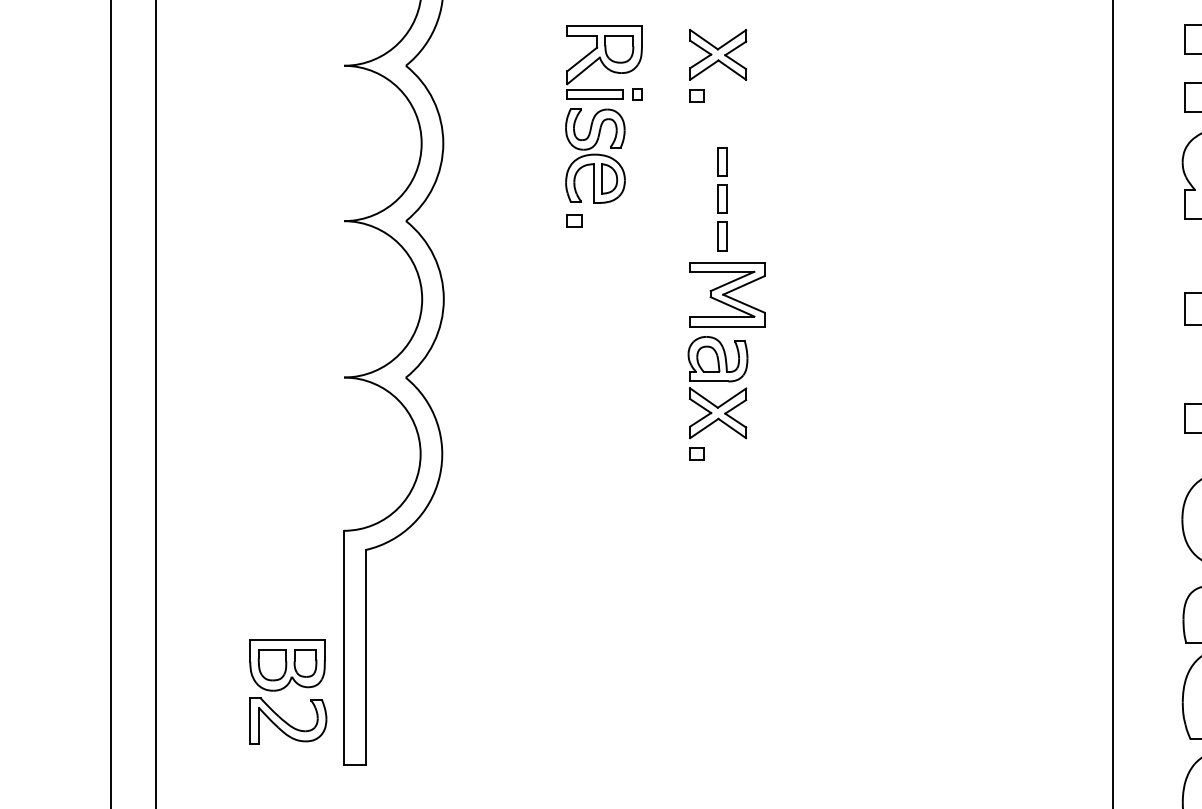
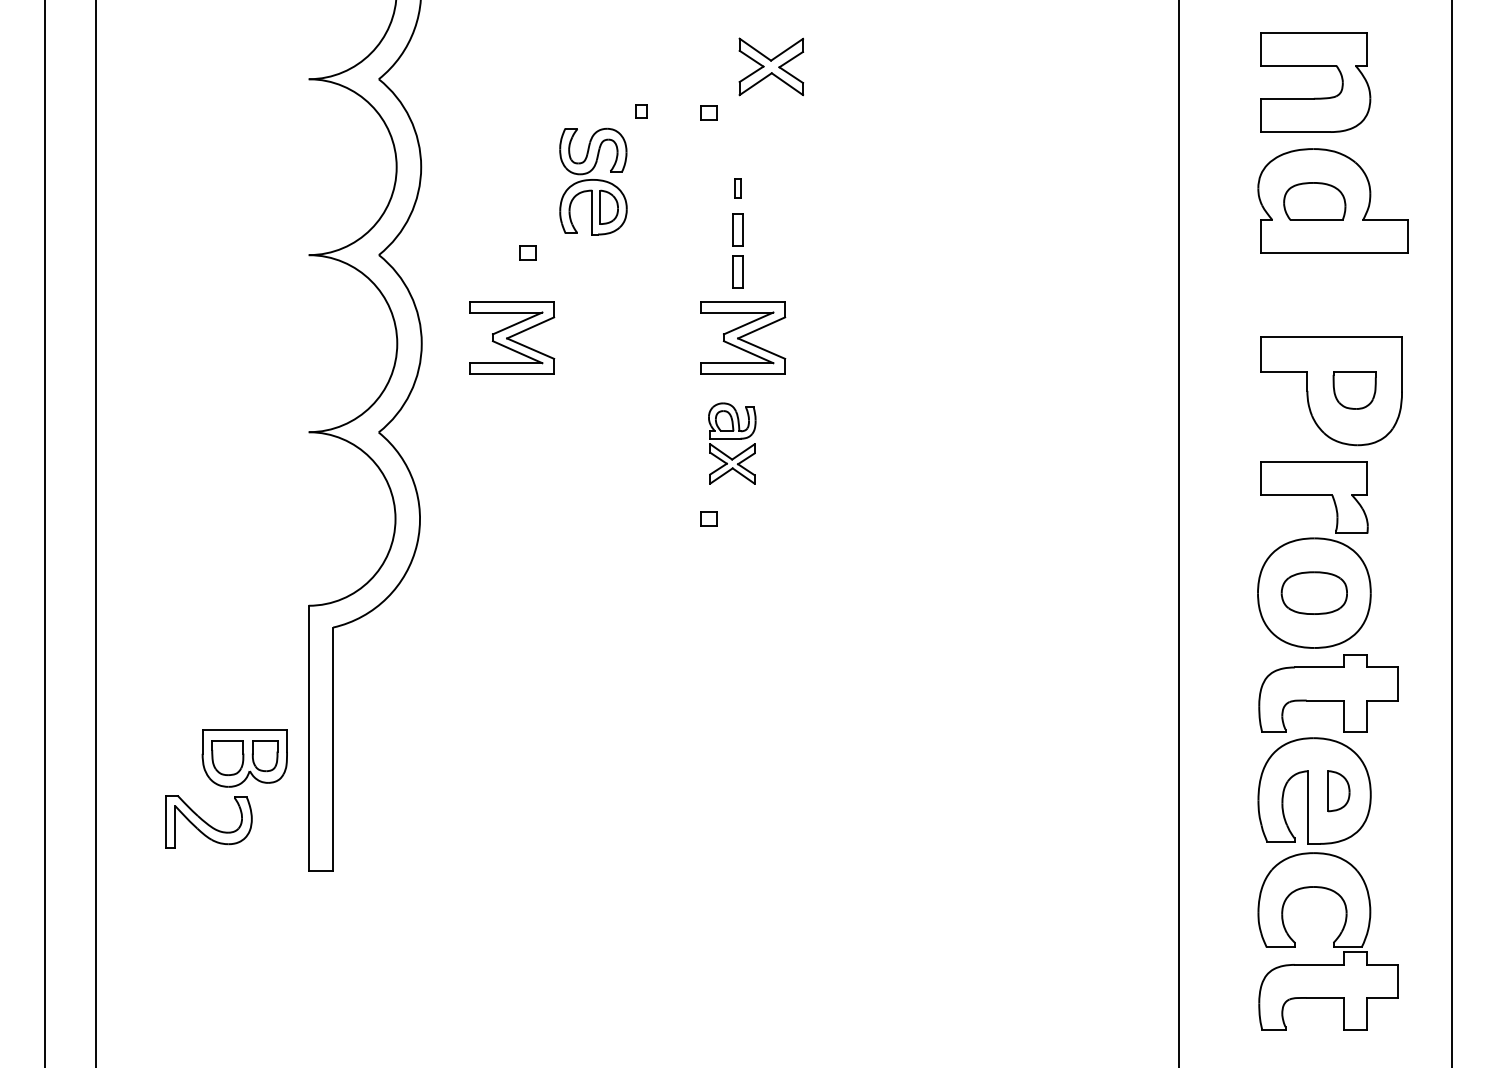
part: (718, 54) -> (771, 66), moved
part: (604, 62) -> (603, 75), removed
part: (722, 161) -> (737, 187), size x0.6
part: (574, 220) -> (527, 252), moved
part: (523, 293) -> (512, 337), added
part: (718, 387) -> (732, 443), size x0.7
part: (288, 721) -> (208, 821), moved

